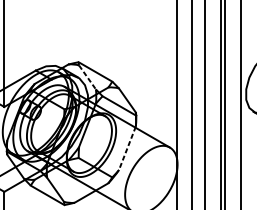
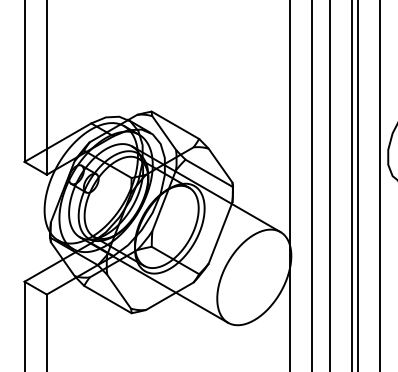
line: (87, 77) -> (164, 133), dashed -> solid
line: (127, 148) -> (220, 233), dashed -> solid

